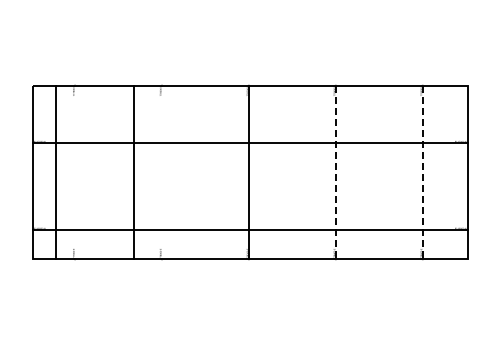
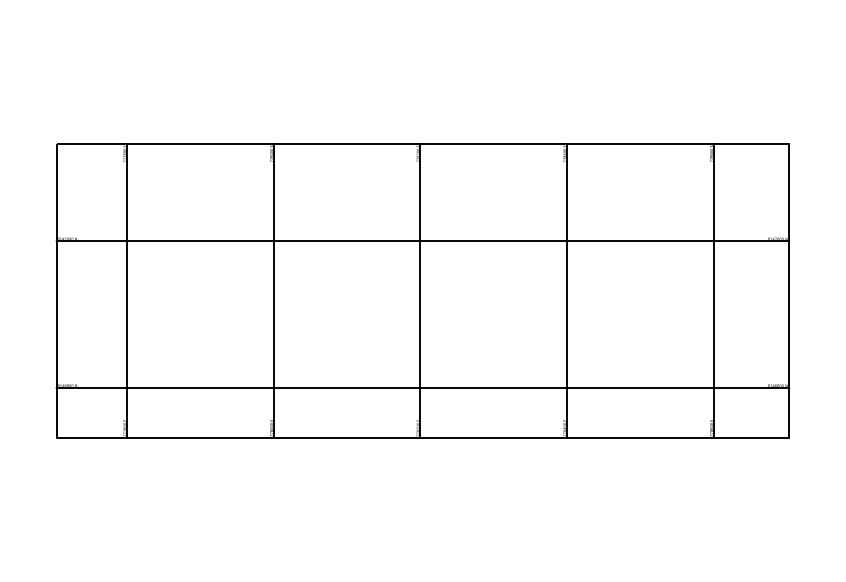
line: (56, 172) -> (127, 291), moved
line: (134, 172) -> (274, 291), moved
line: (335, 172) -> (566, 291), dashed -> solid
line: (422, 172) -> (713, 291), dashed -> solid

